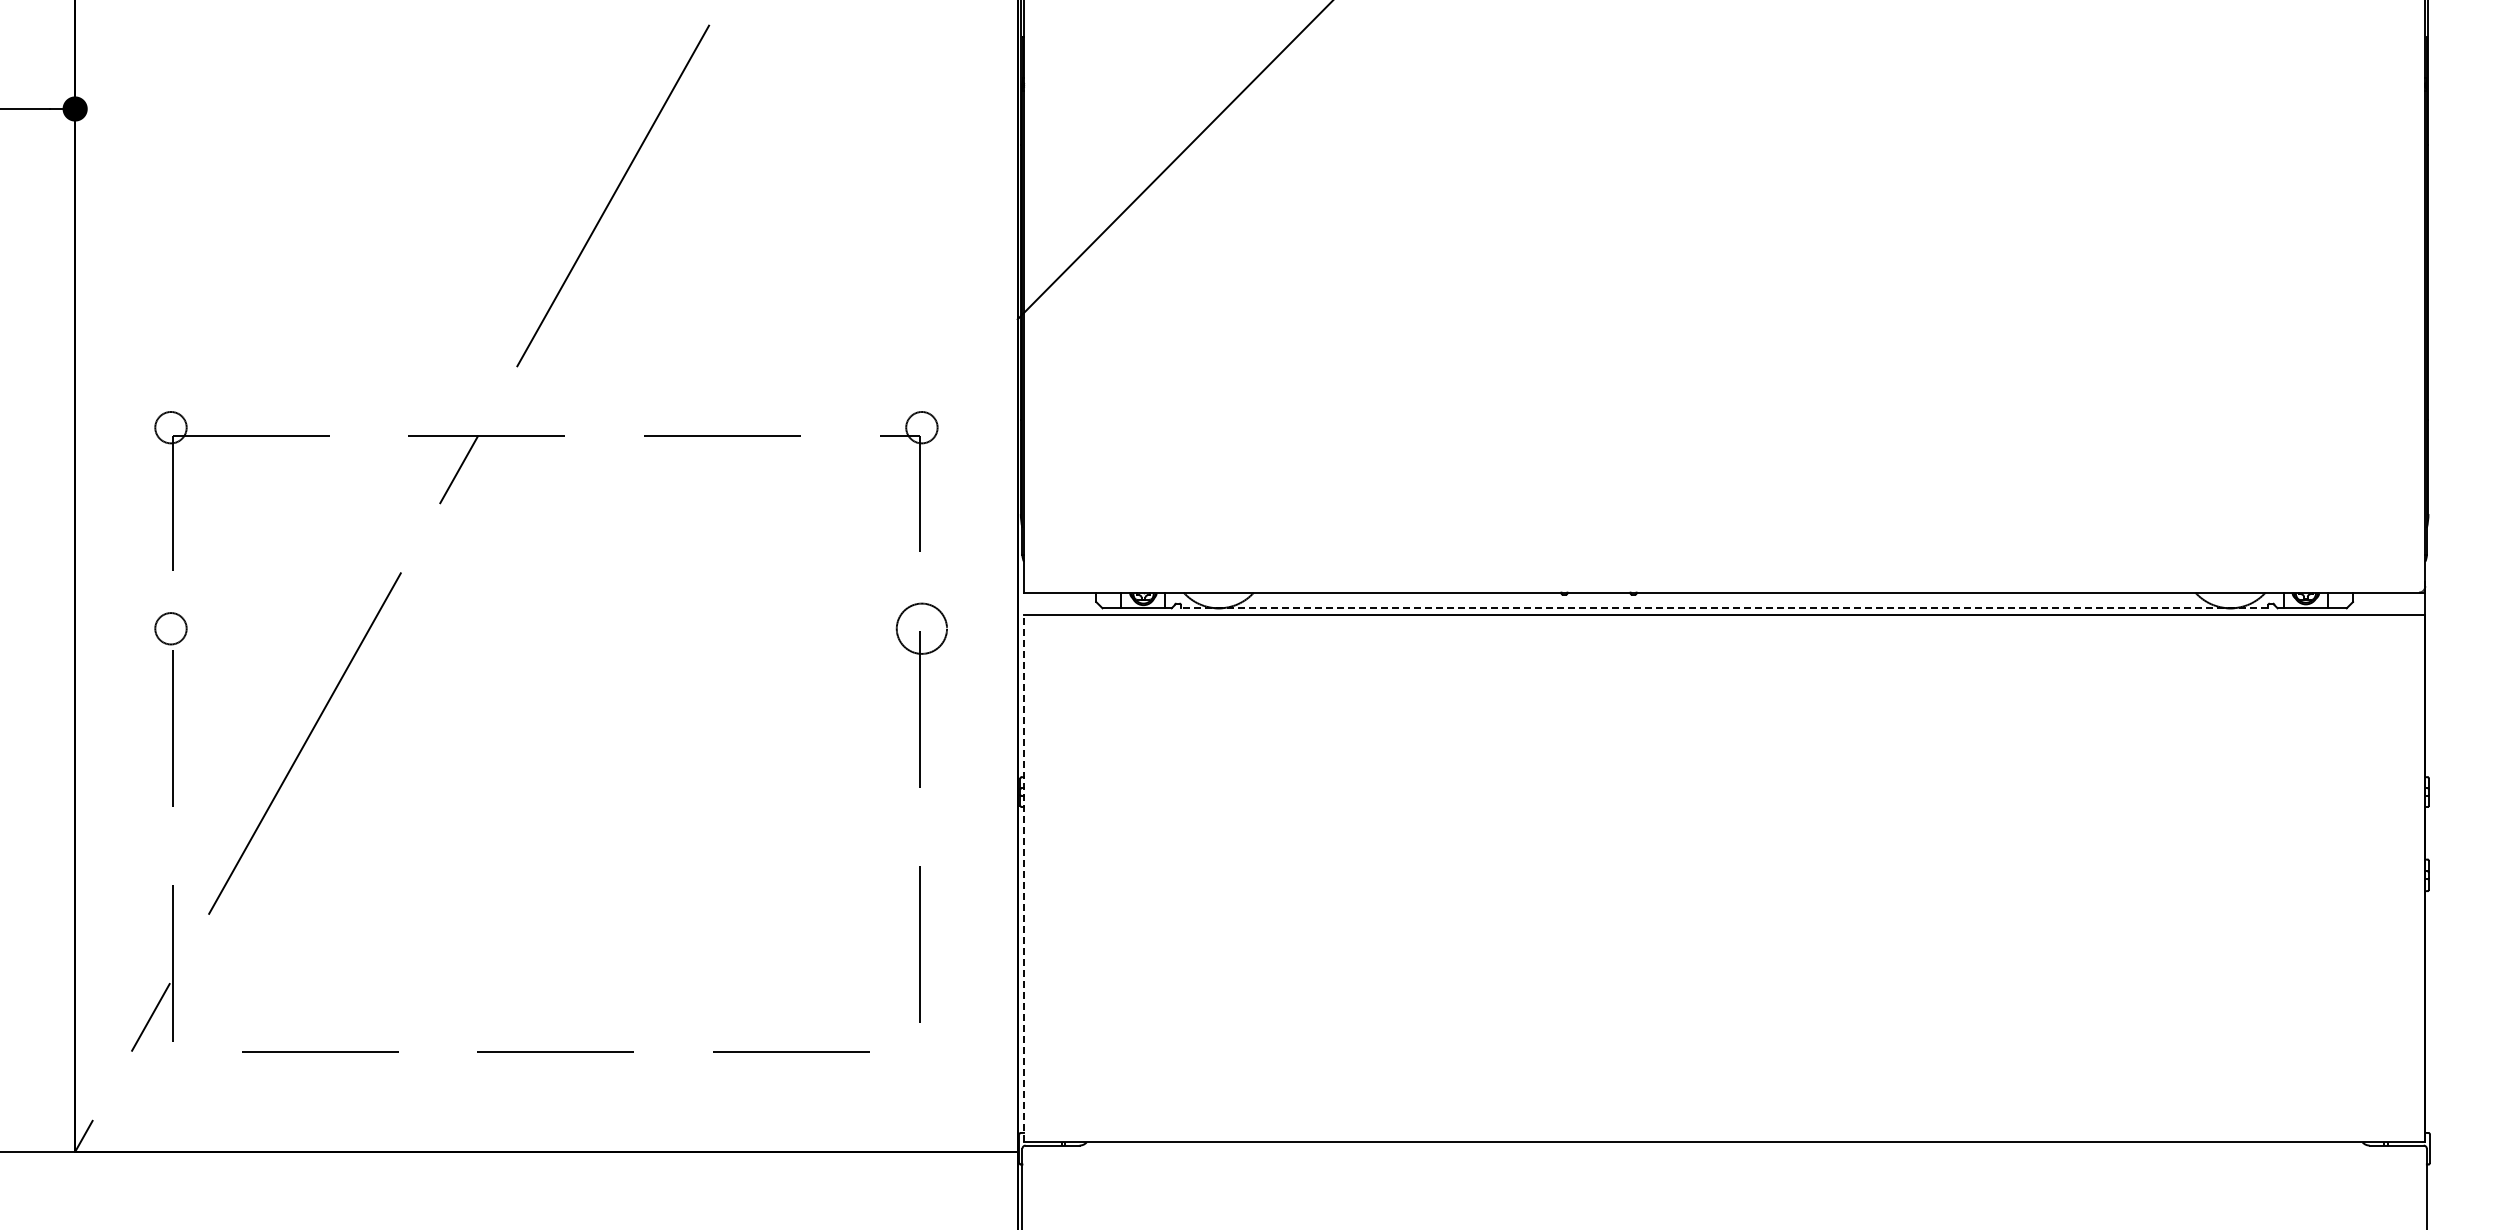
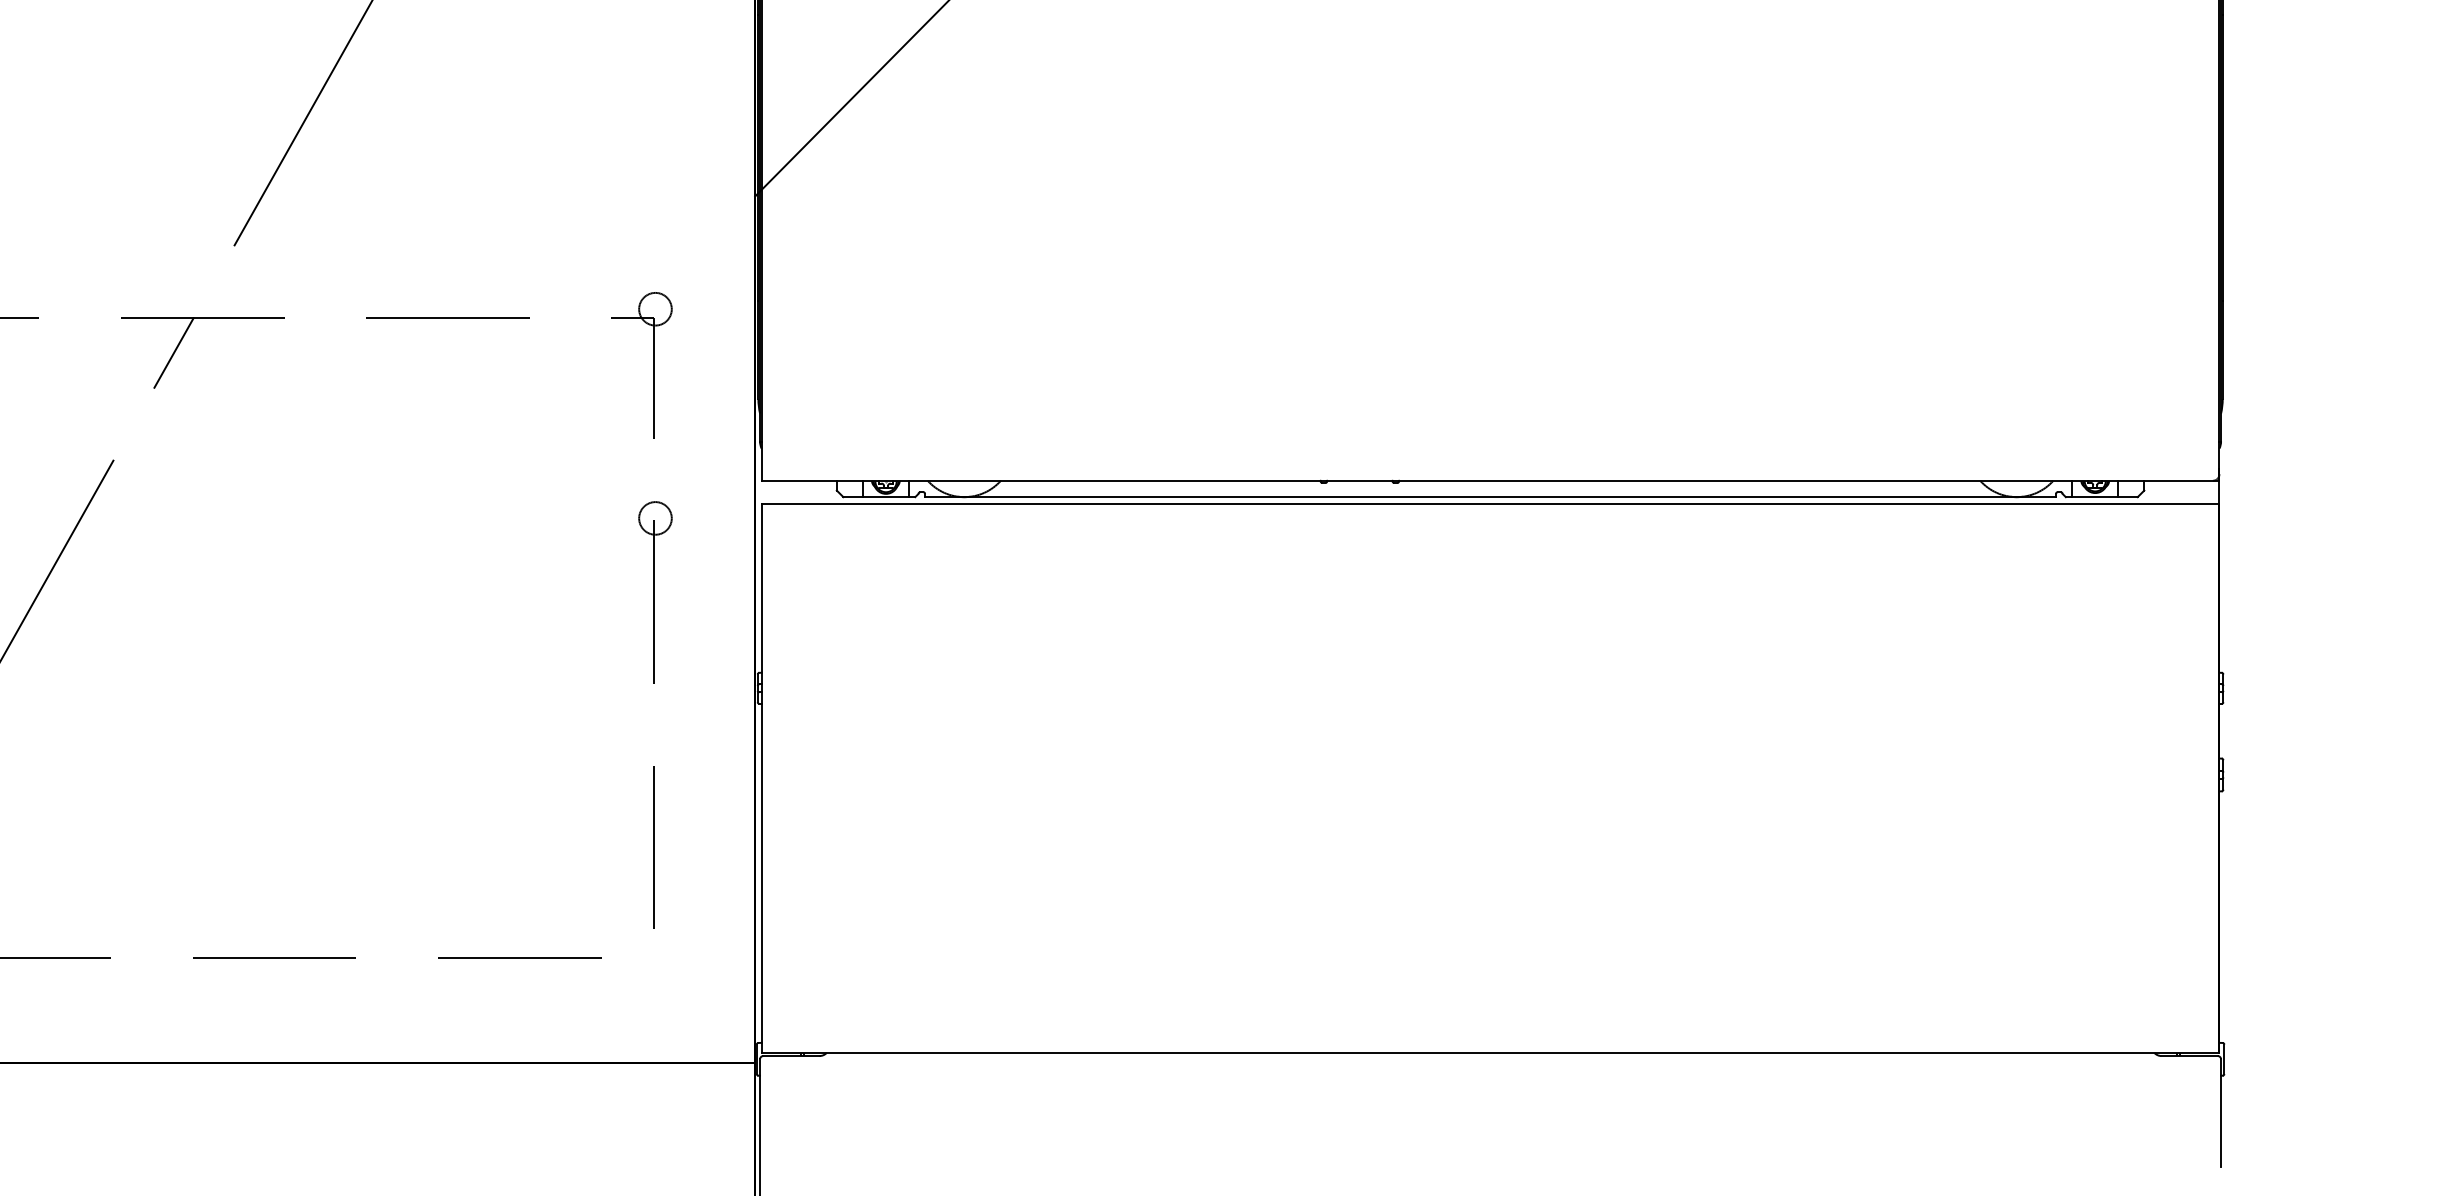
line: (1724, 608) -> (1490, 497), dashed -> solid
circle: (921, 628) -> (655, 518), size x0.62
line: (1024, 878) -> (762, 778), dashed -> solid

